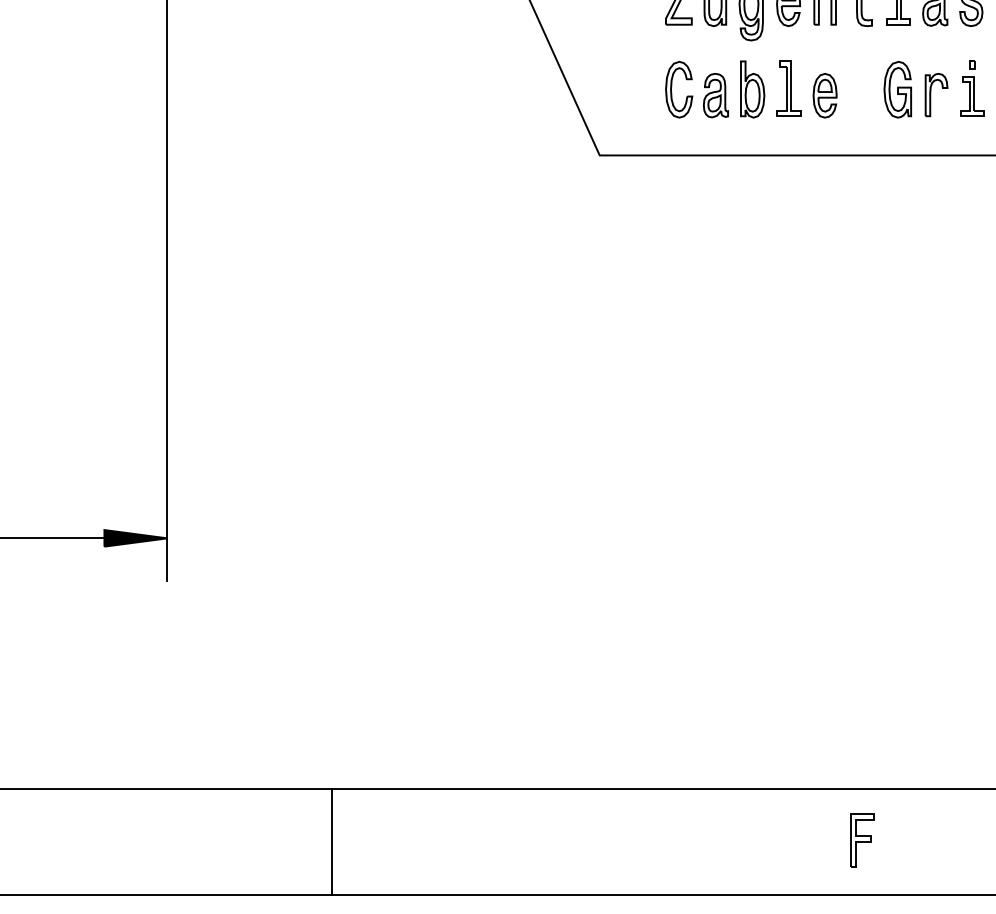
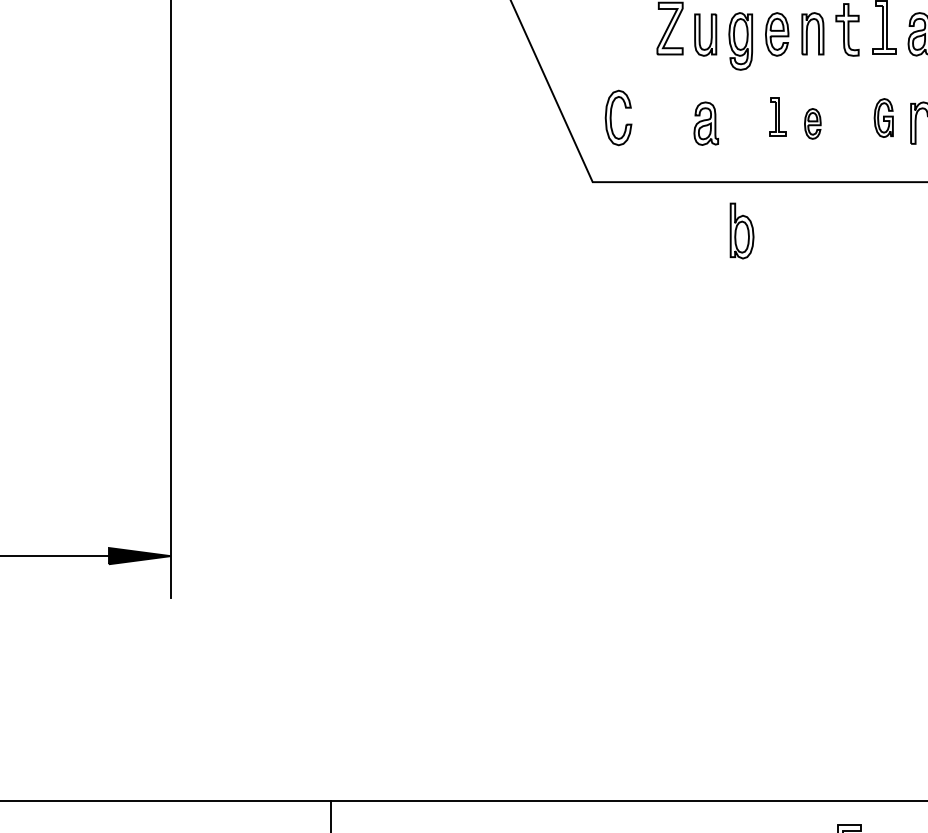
part: (672, 86) -> (612, 114), moved
part: (788, 88) -> (777, 116), size x0.7
part: (752, 89) -> (741, 231), moved
part: (897, 89) -> (883, 117), size x0.7
part: (824, 95) -> (812, 123), size x0.7

